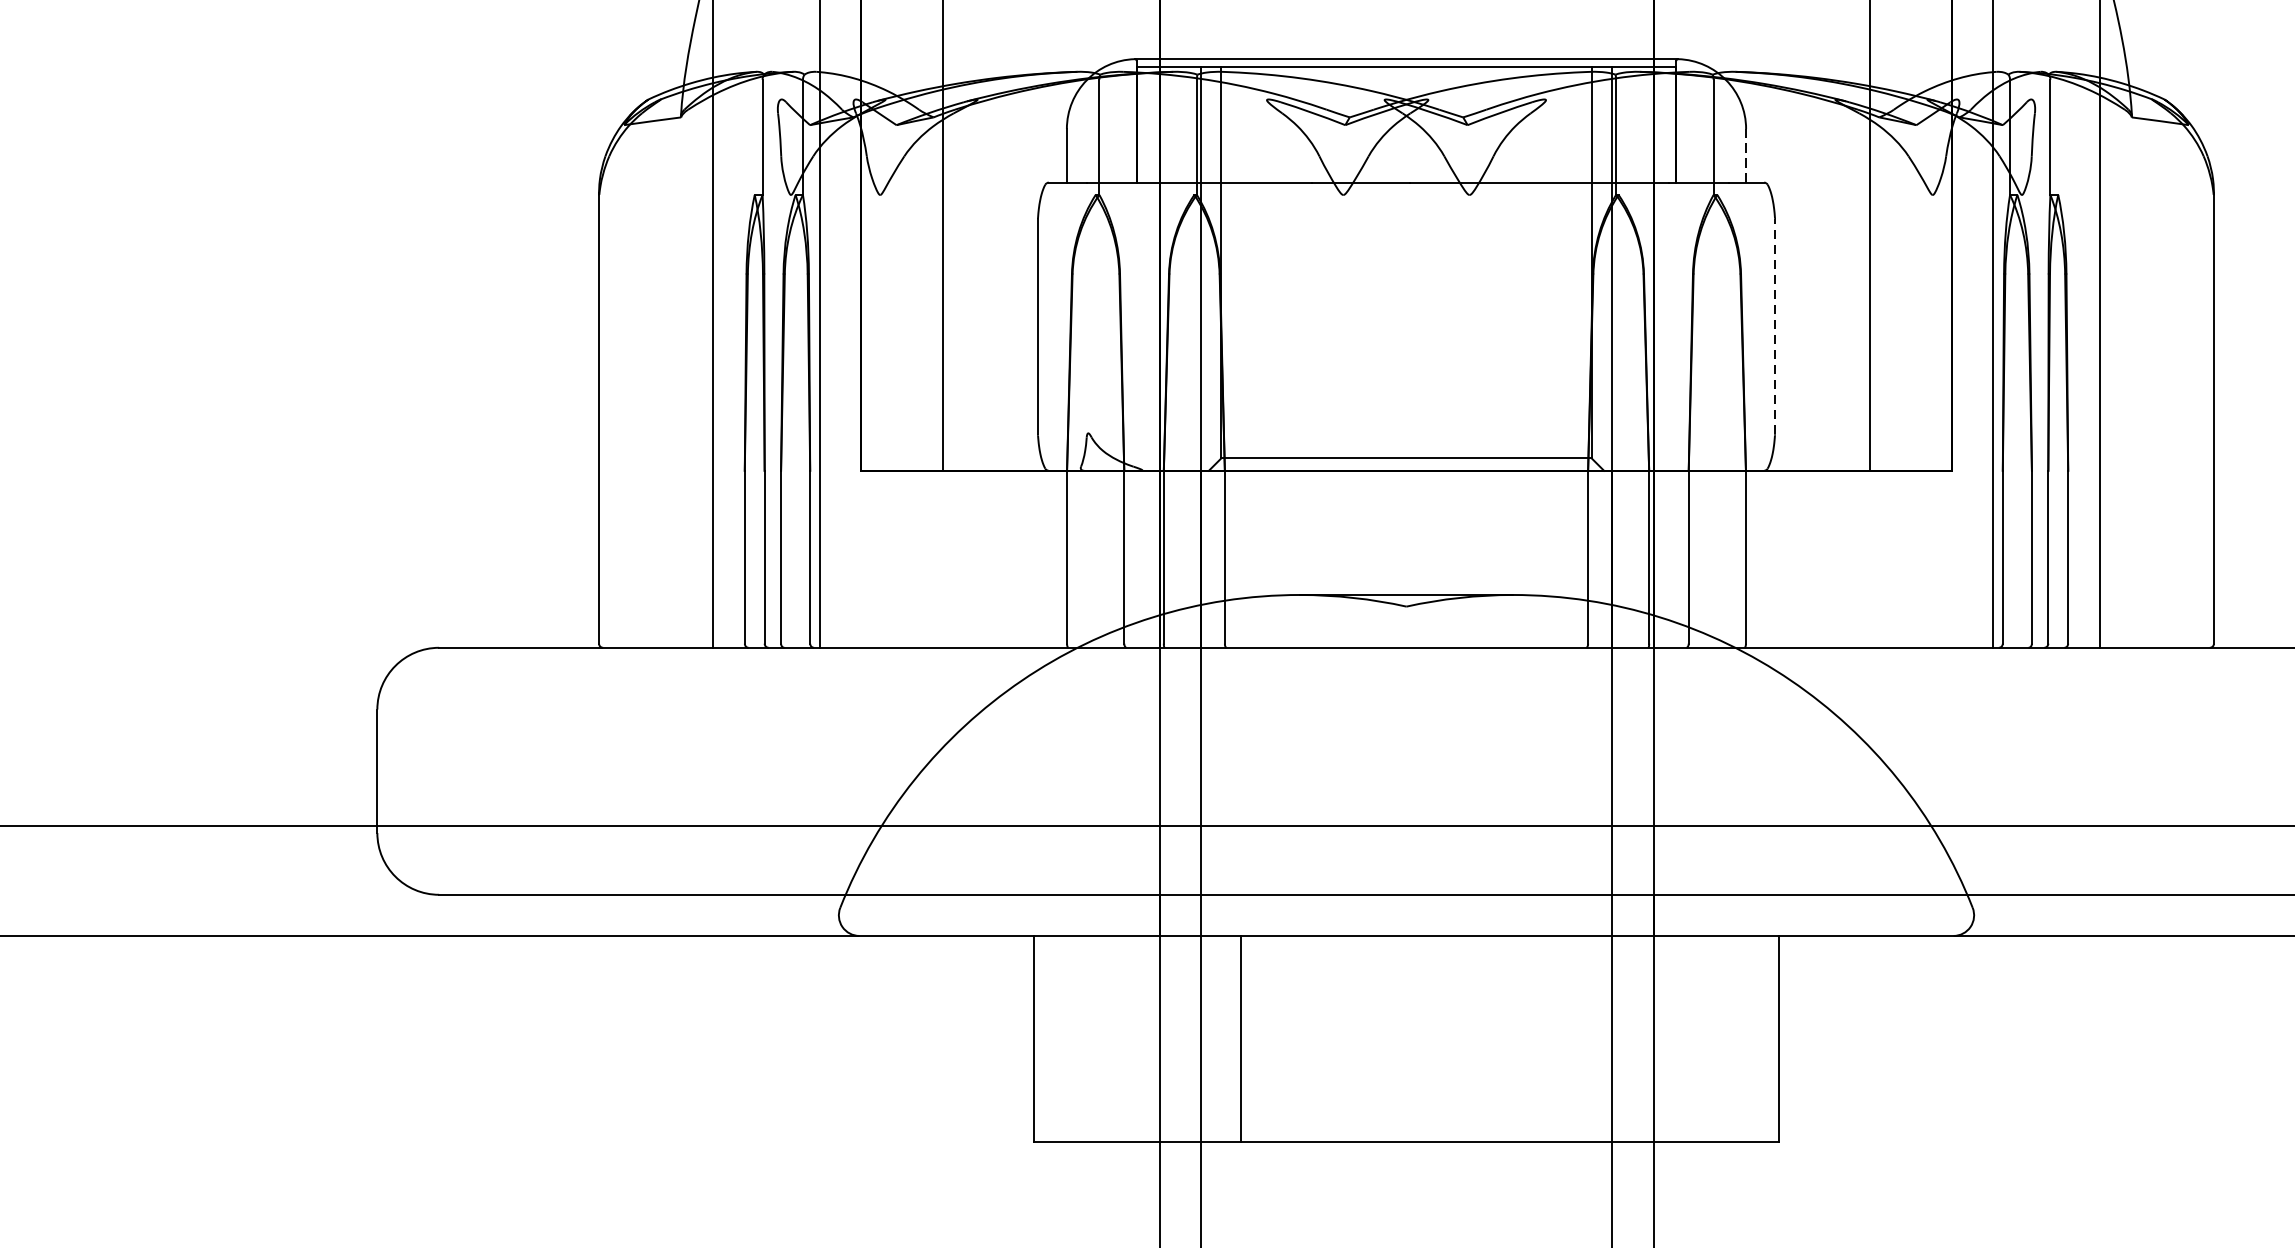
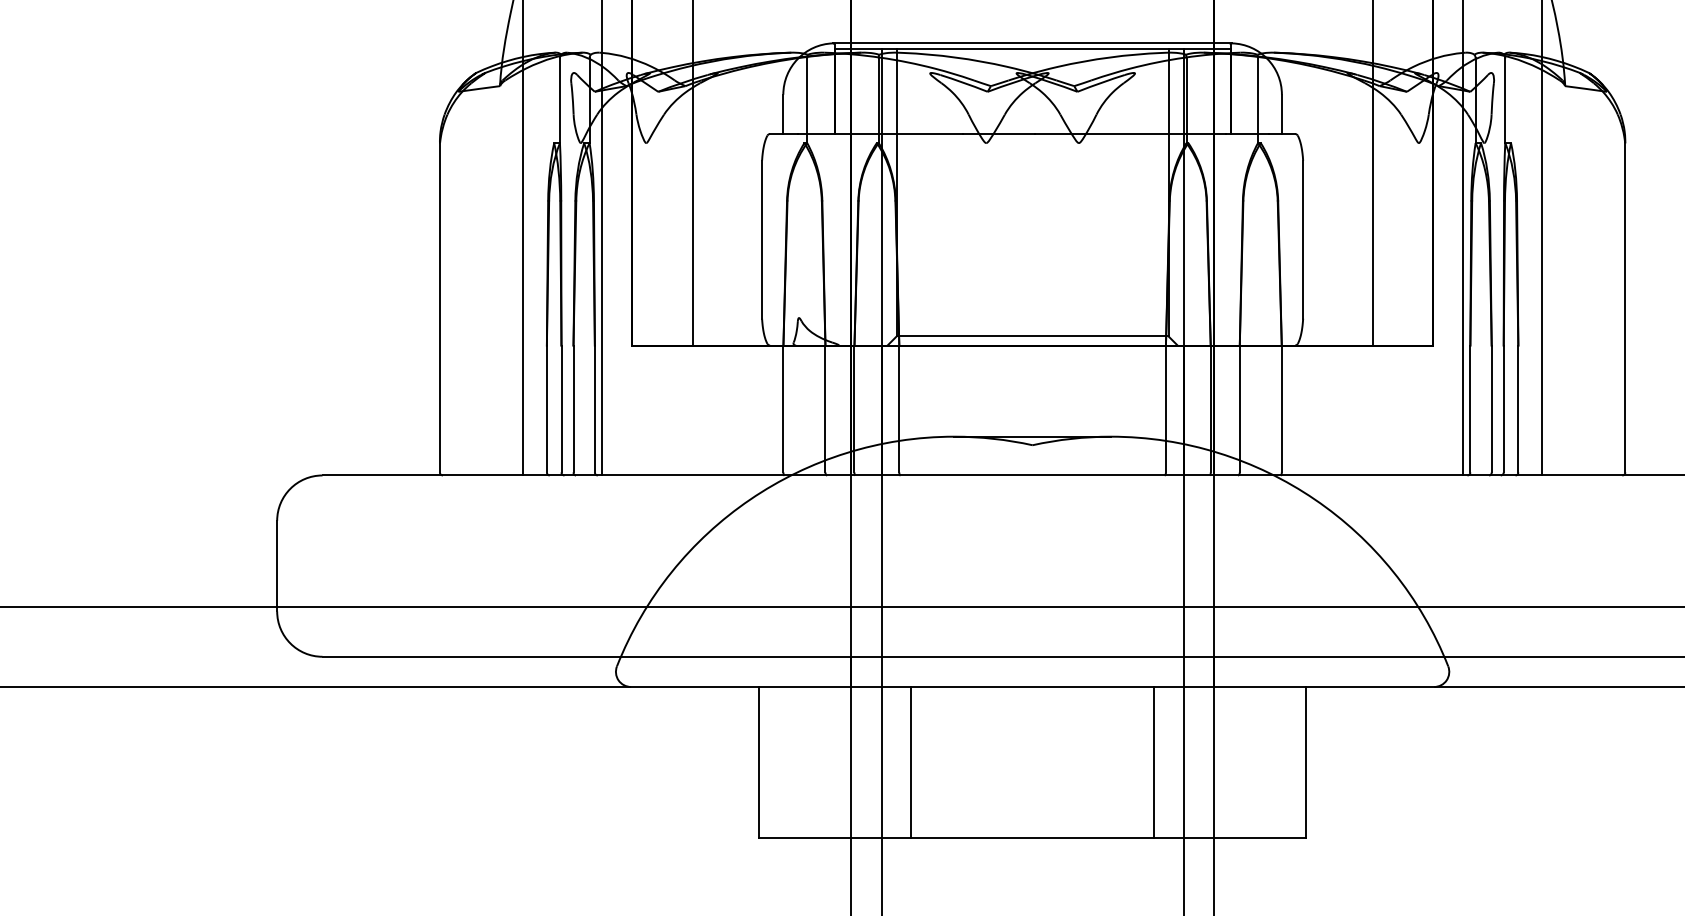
line: (1745, 156) -> (1281, 114), dashed -> solid
line: (1775, 326) -> (1303, 239), dashed -> solid
line: (1572, 1038) -> (1154, 762), added

